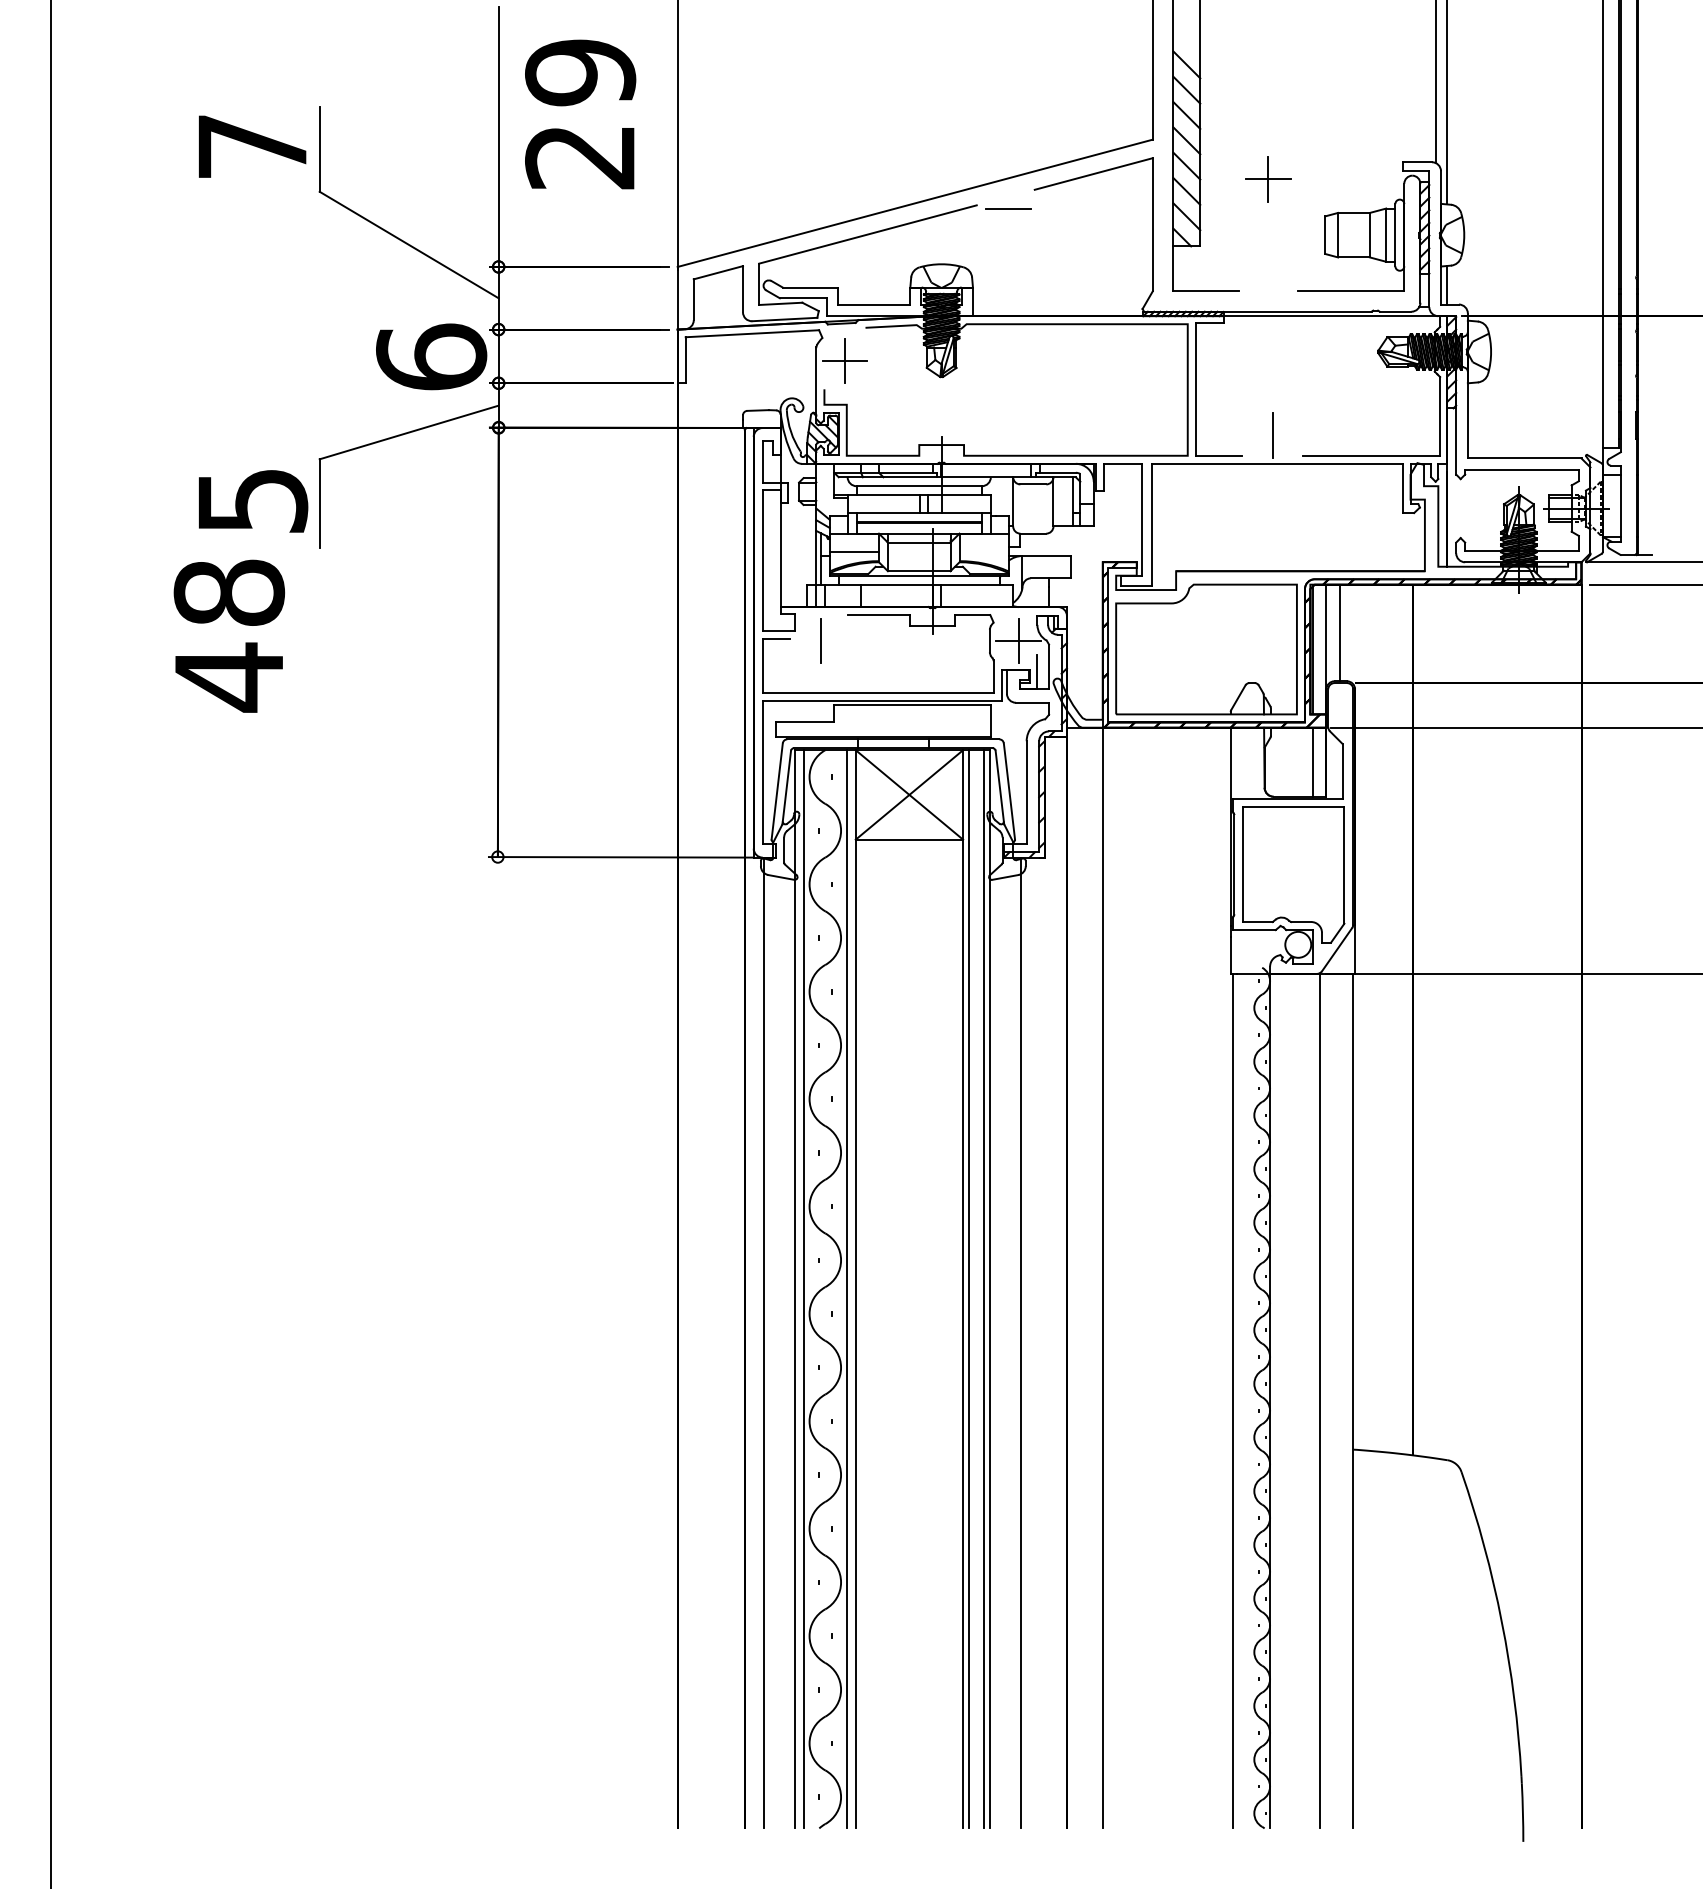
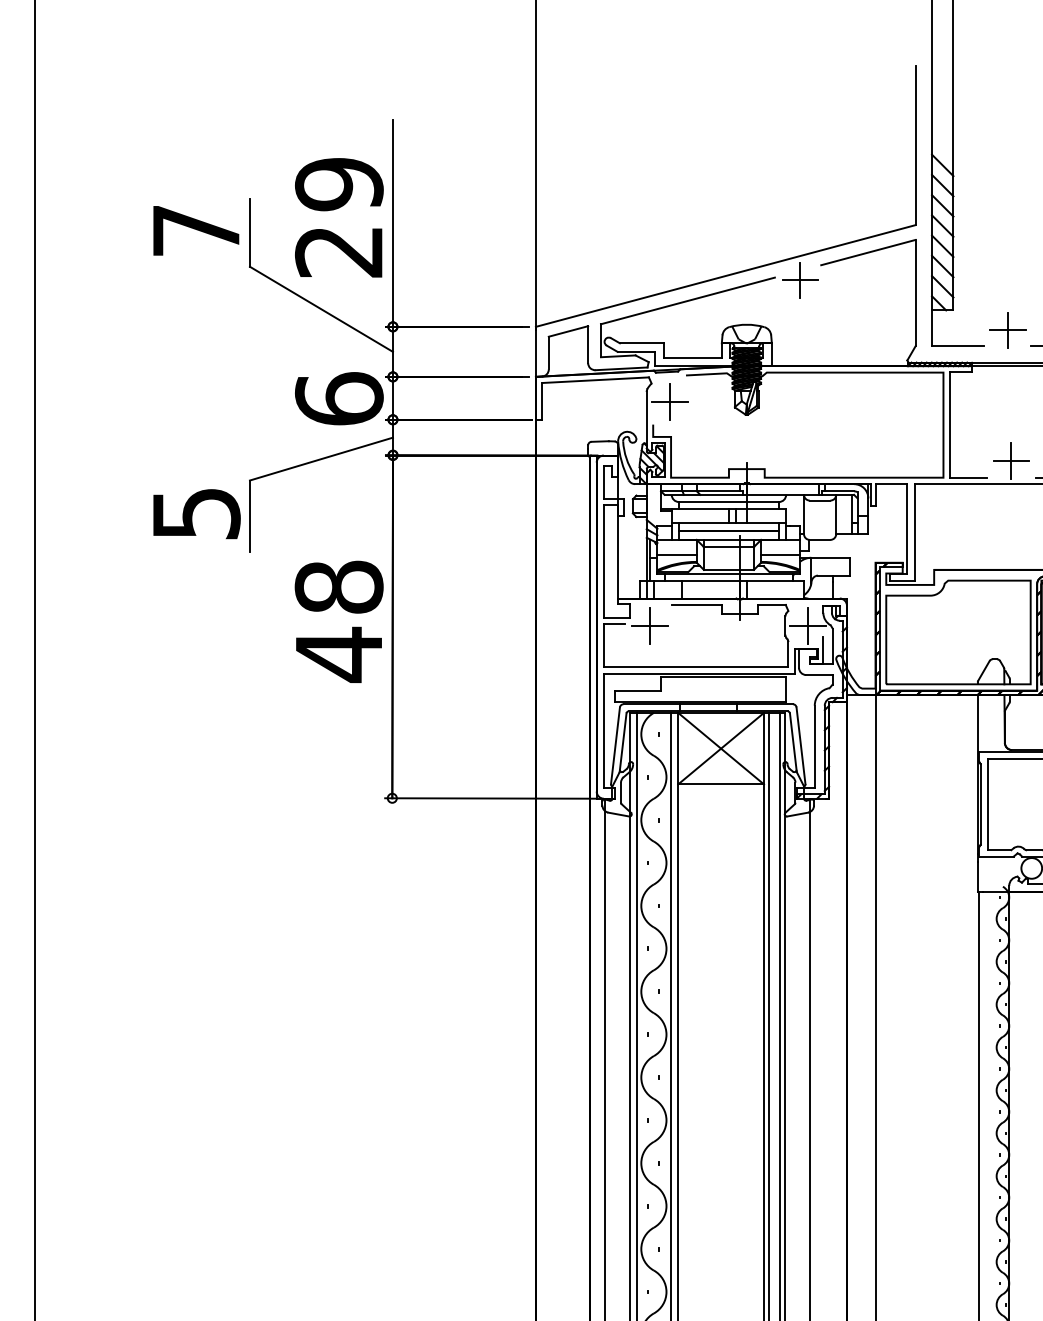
text: (580, 114) -> (339, 217), moved
part: (1268, 179) -> (1007, 330), moved
line: (1008, 208) -> (800, 280), added
line: (1272, 435) -> (1011, 461), added
line: (983, 552) -> (780, 554), added
text: (229, 635) -> (339, 621), moved
line: (820, 641) -> (650, 626), added

